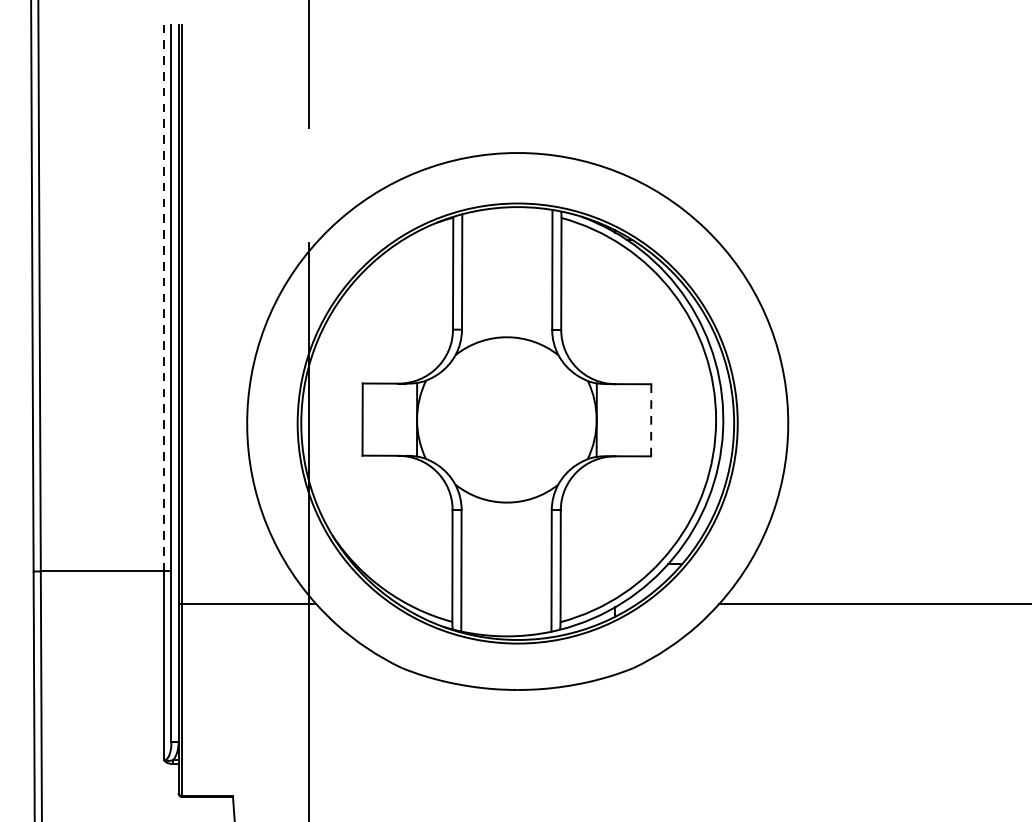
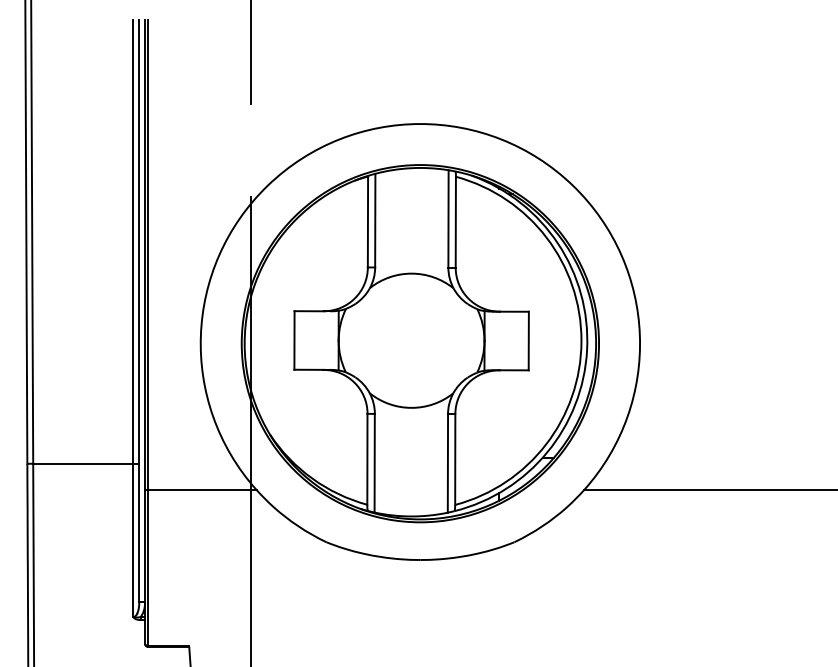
line: (164, 297) -> (133, 241), dashed -> solid
line: (650, 419) -> (528, 340), dashed -> solid

